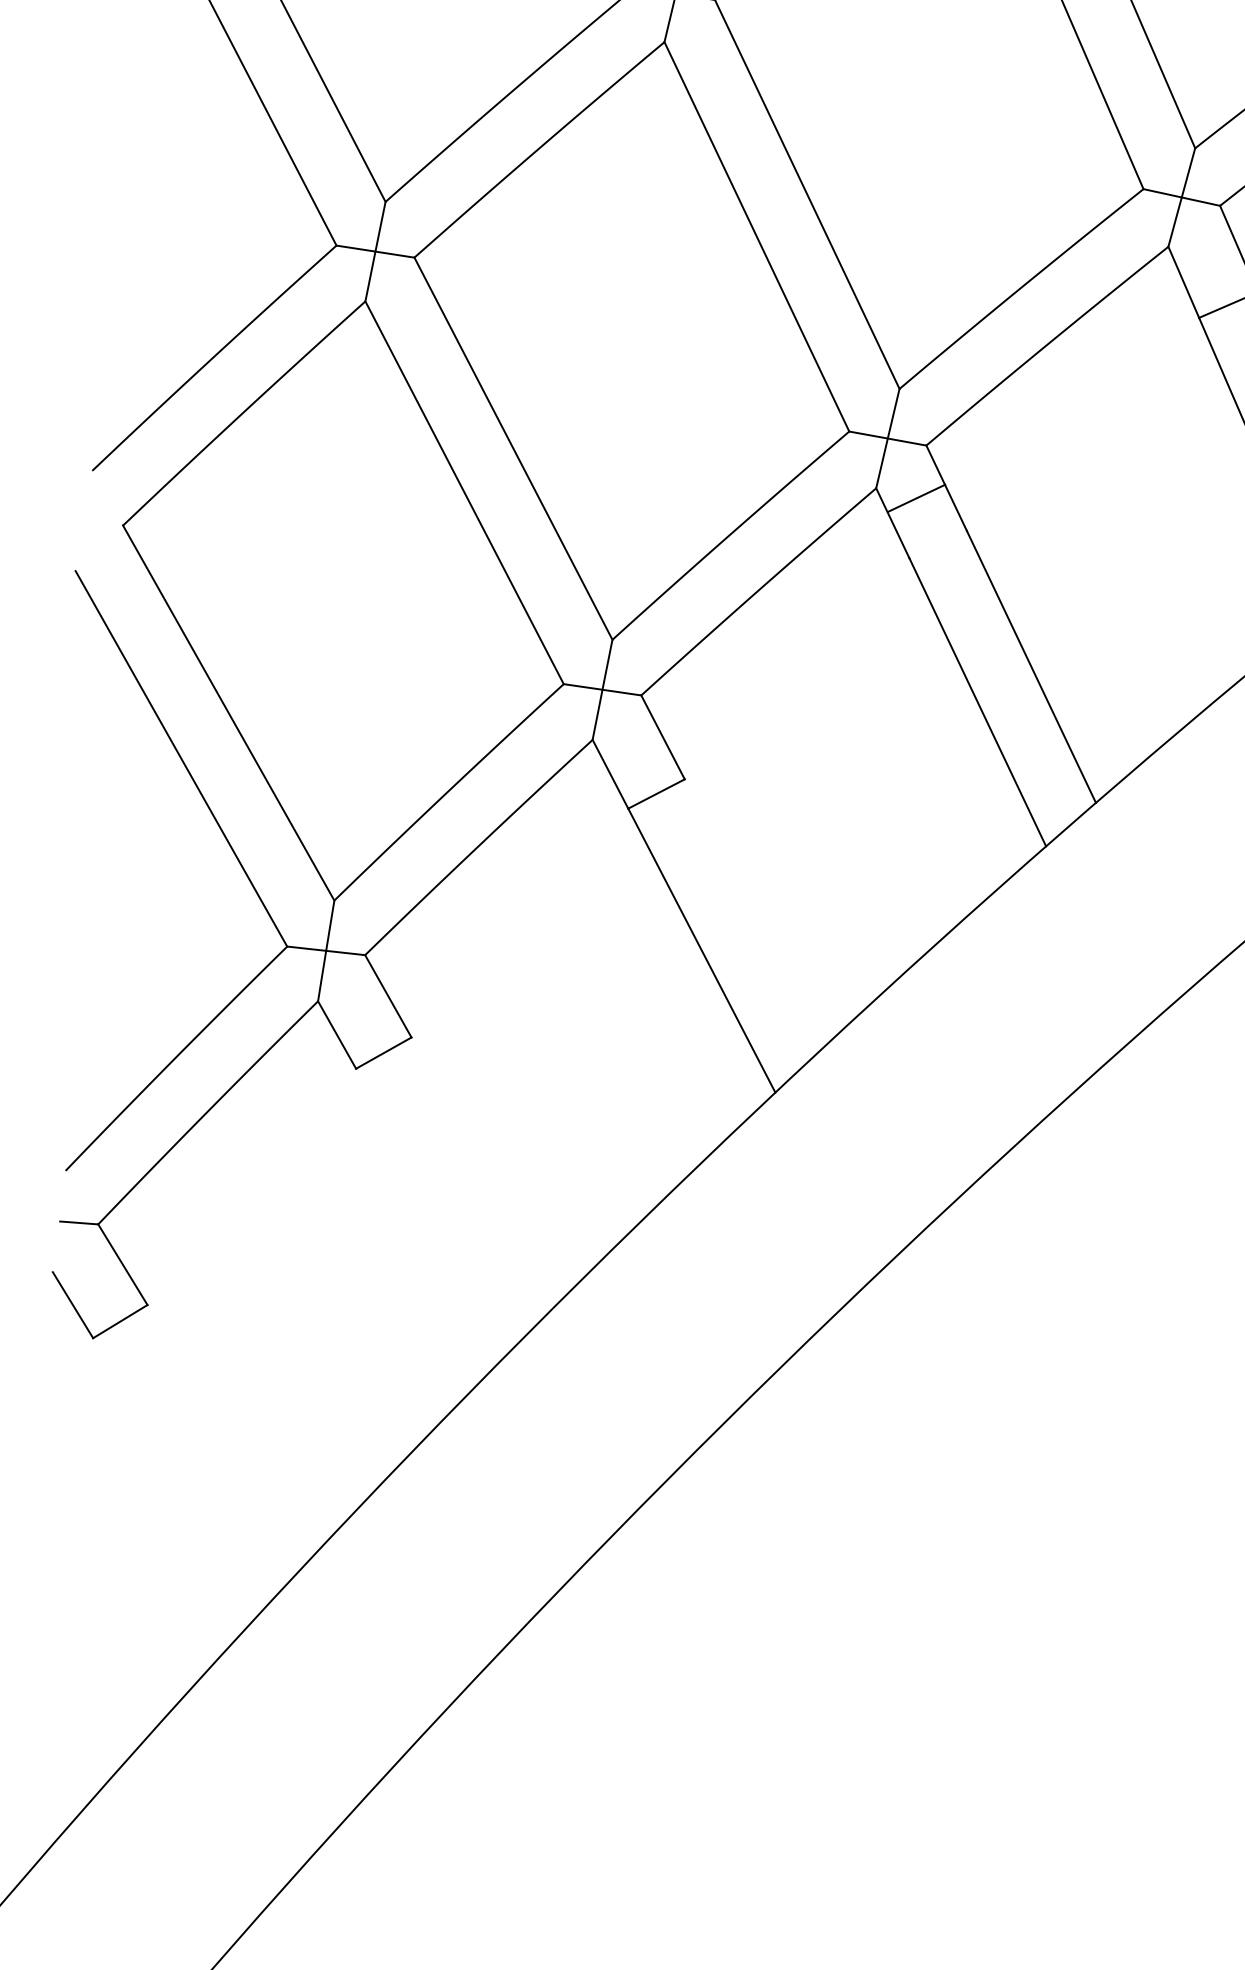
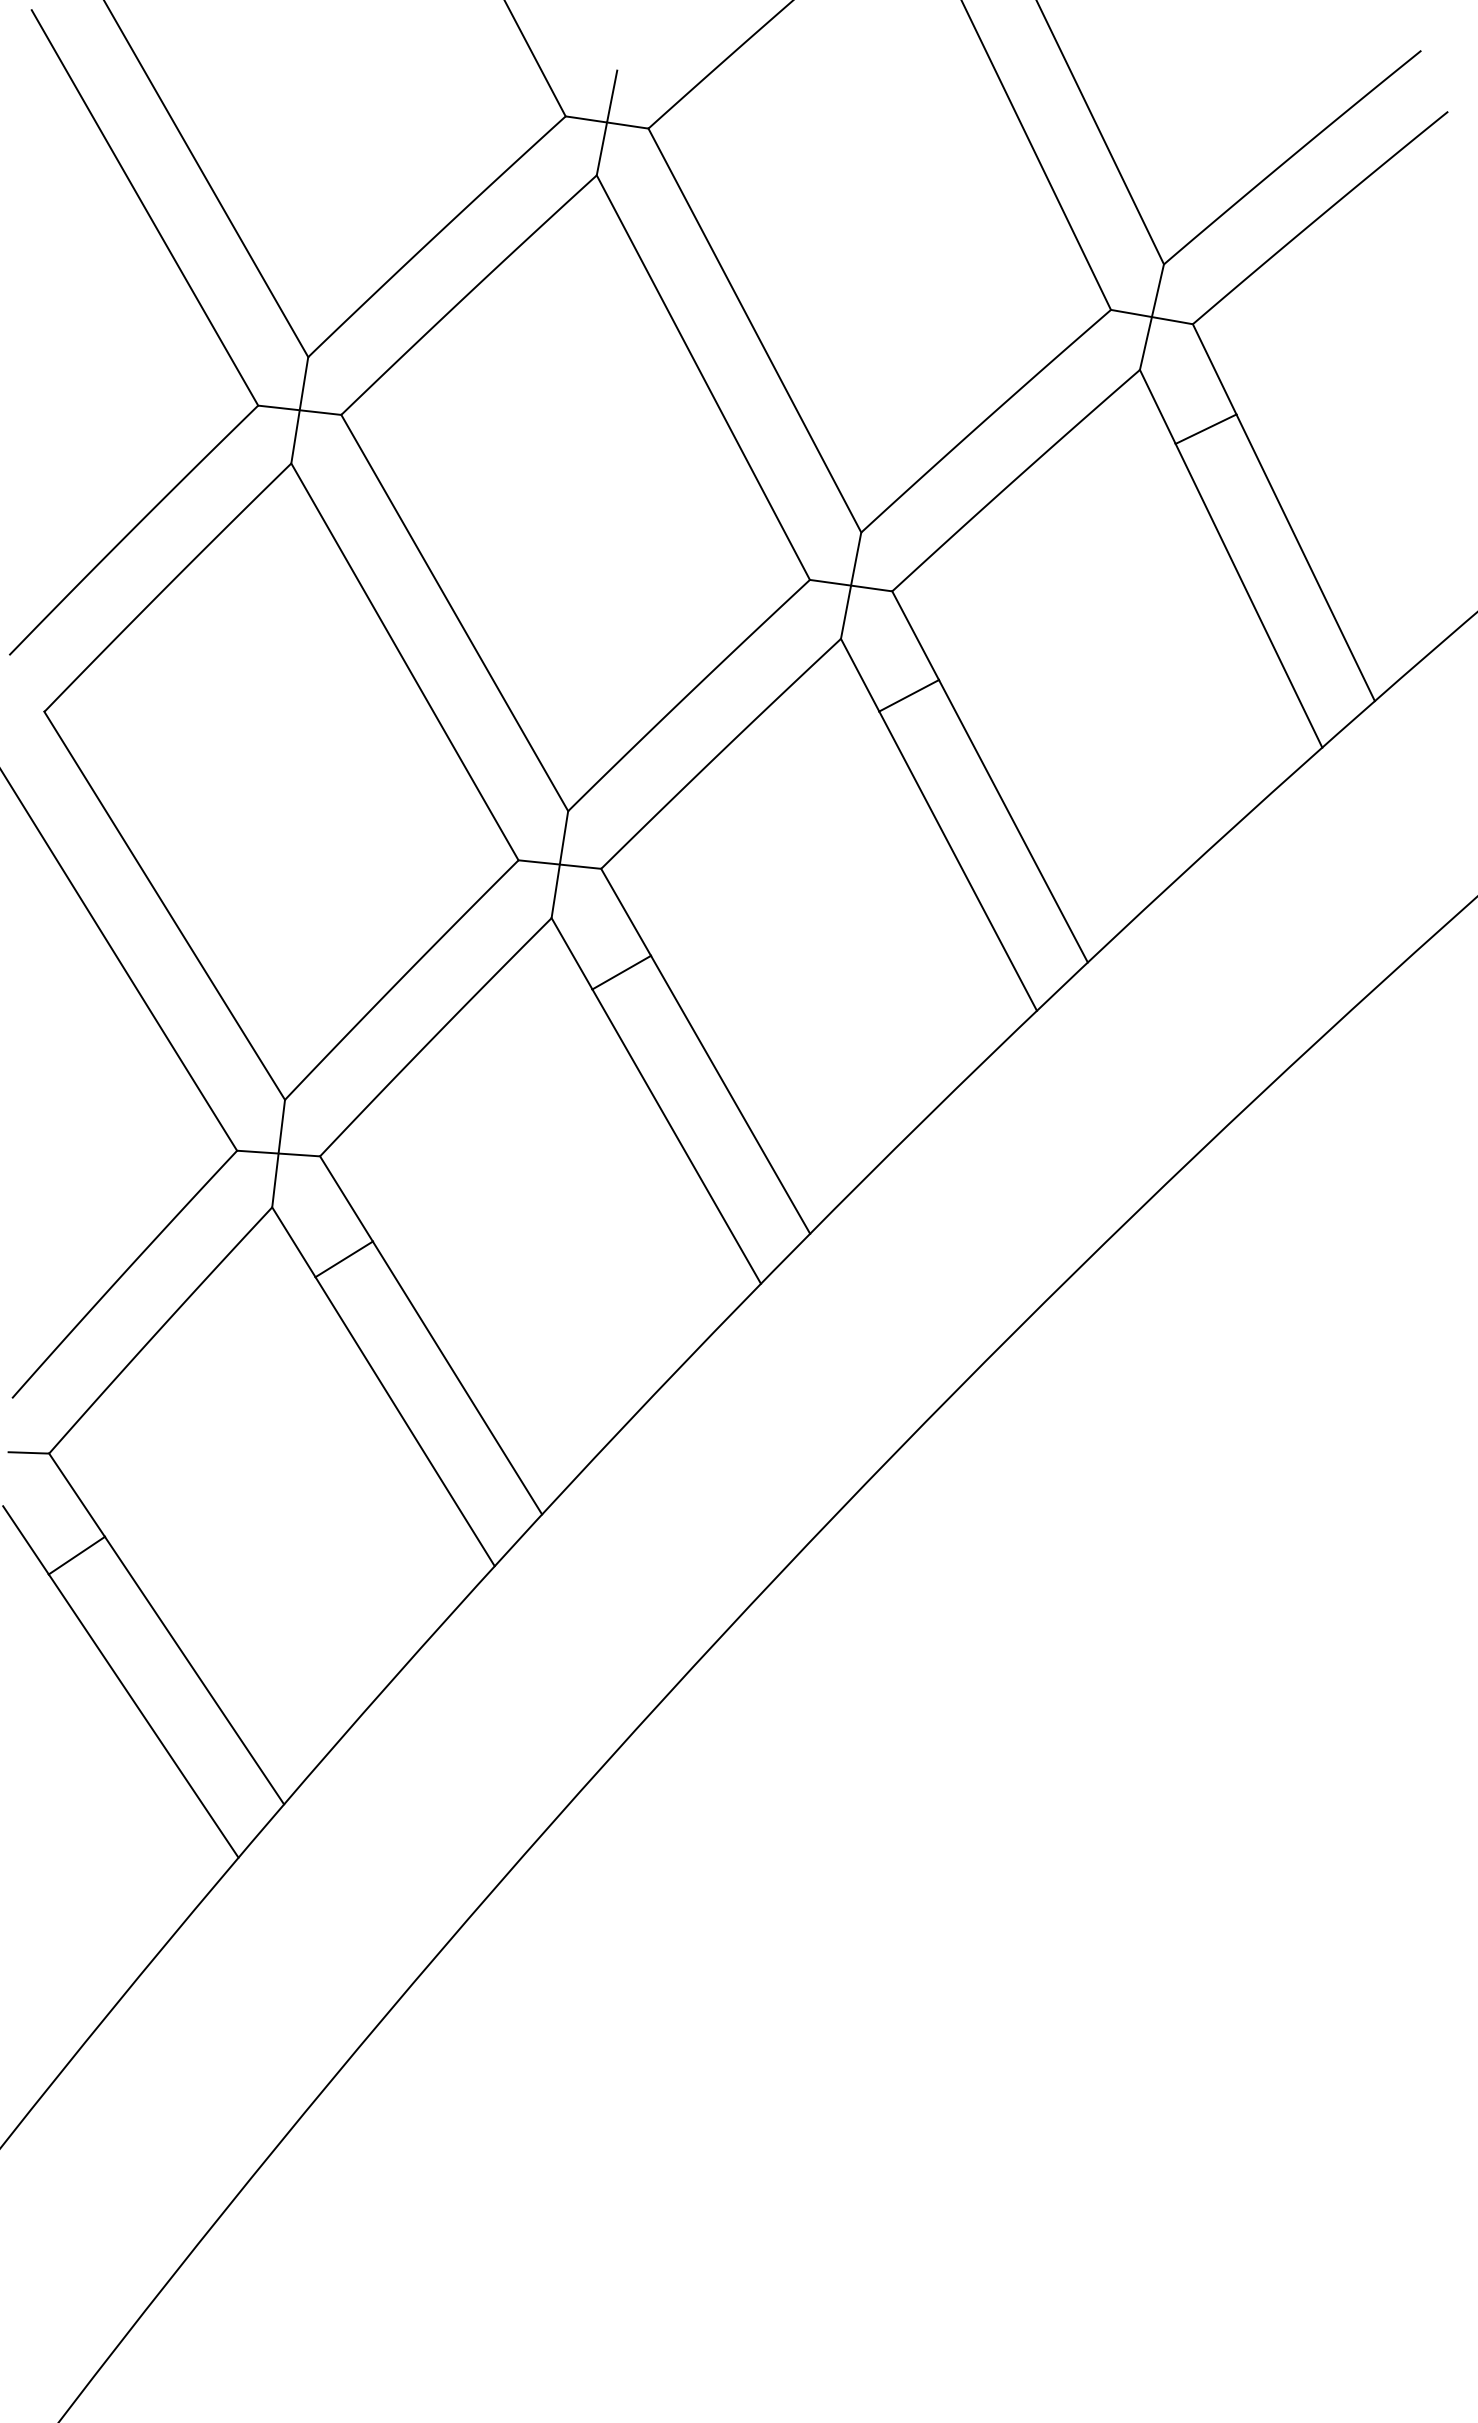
line: (916, 498) -> (909, 695), moved
line: (754, 913) -> (730, 1094), added
line: (485, 1168) -> (457, 1377), added
line: (434, 1208) -> (404, 1421), added
line: (226, 1434) -> (194, 1670), added
line: (176, 1474) -> (143, 1715), added

